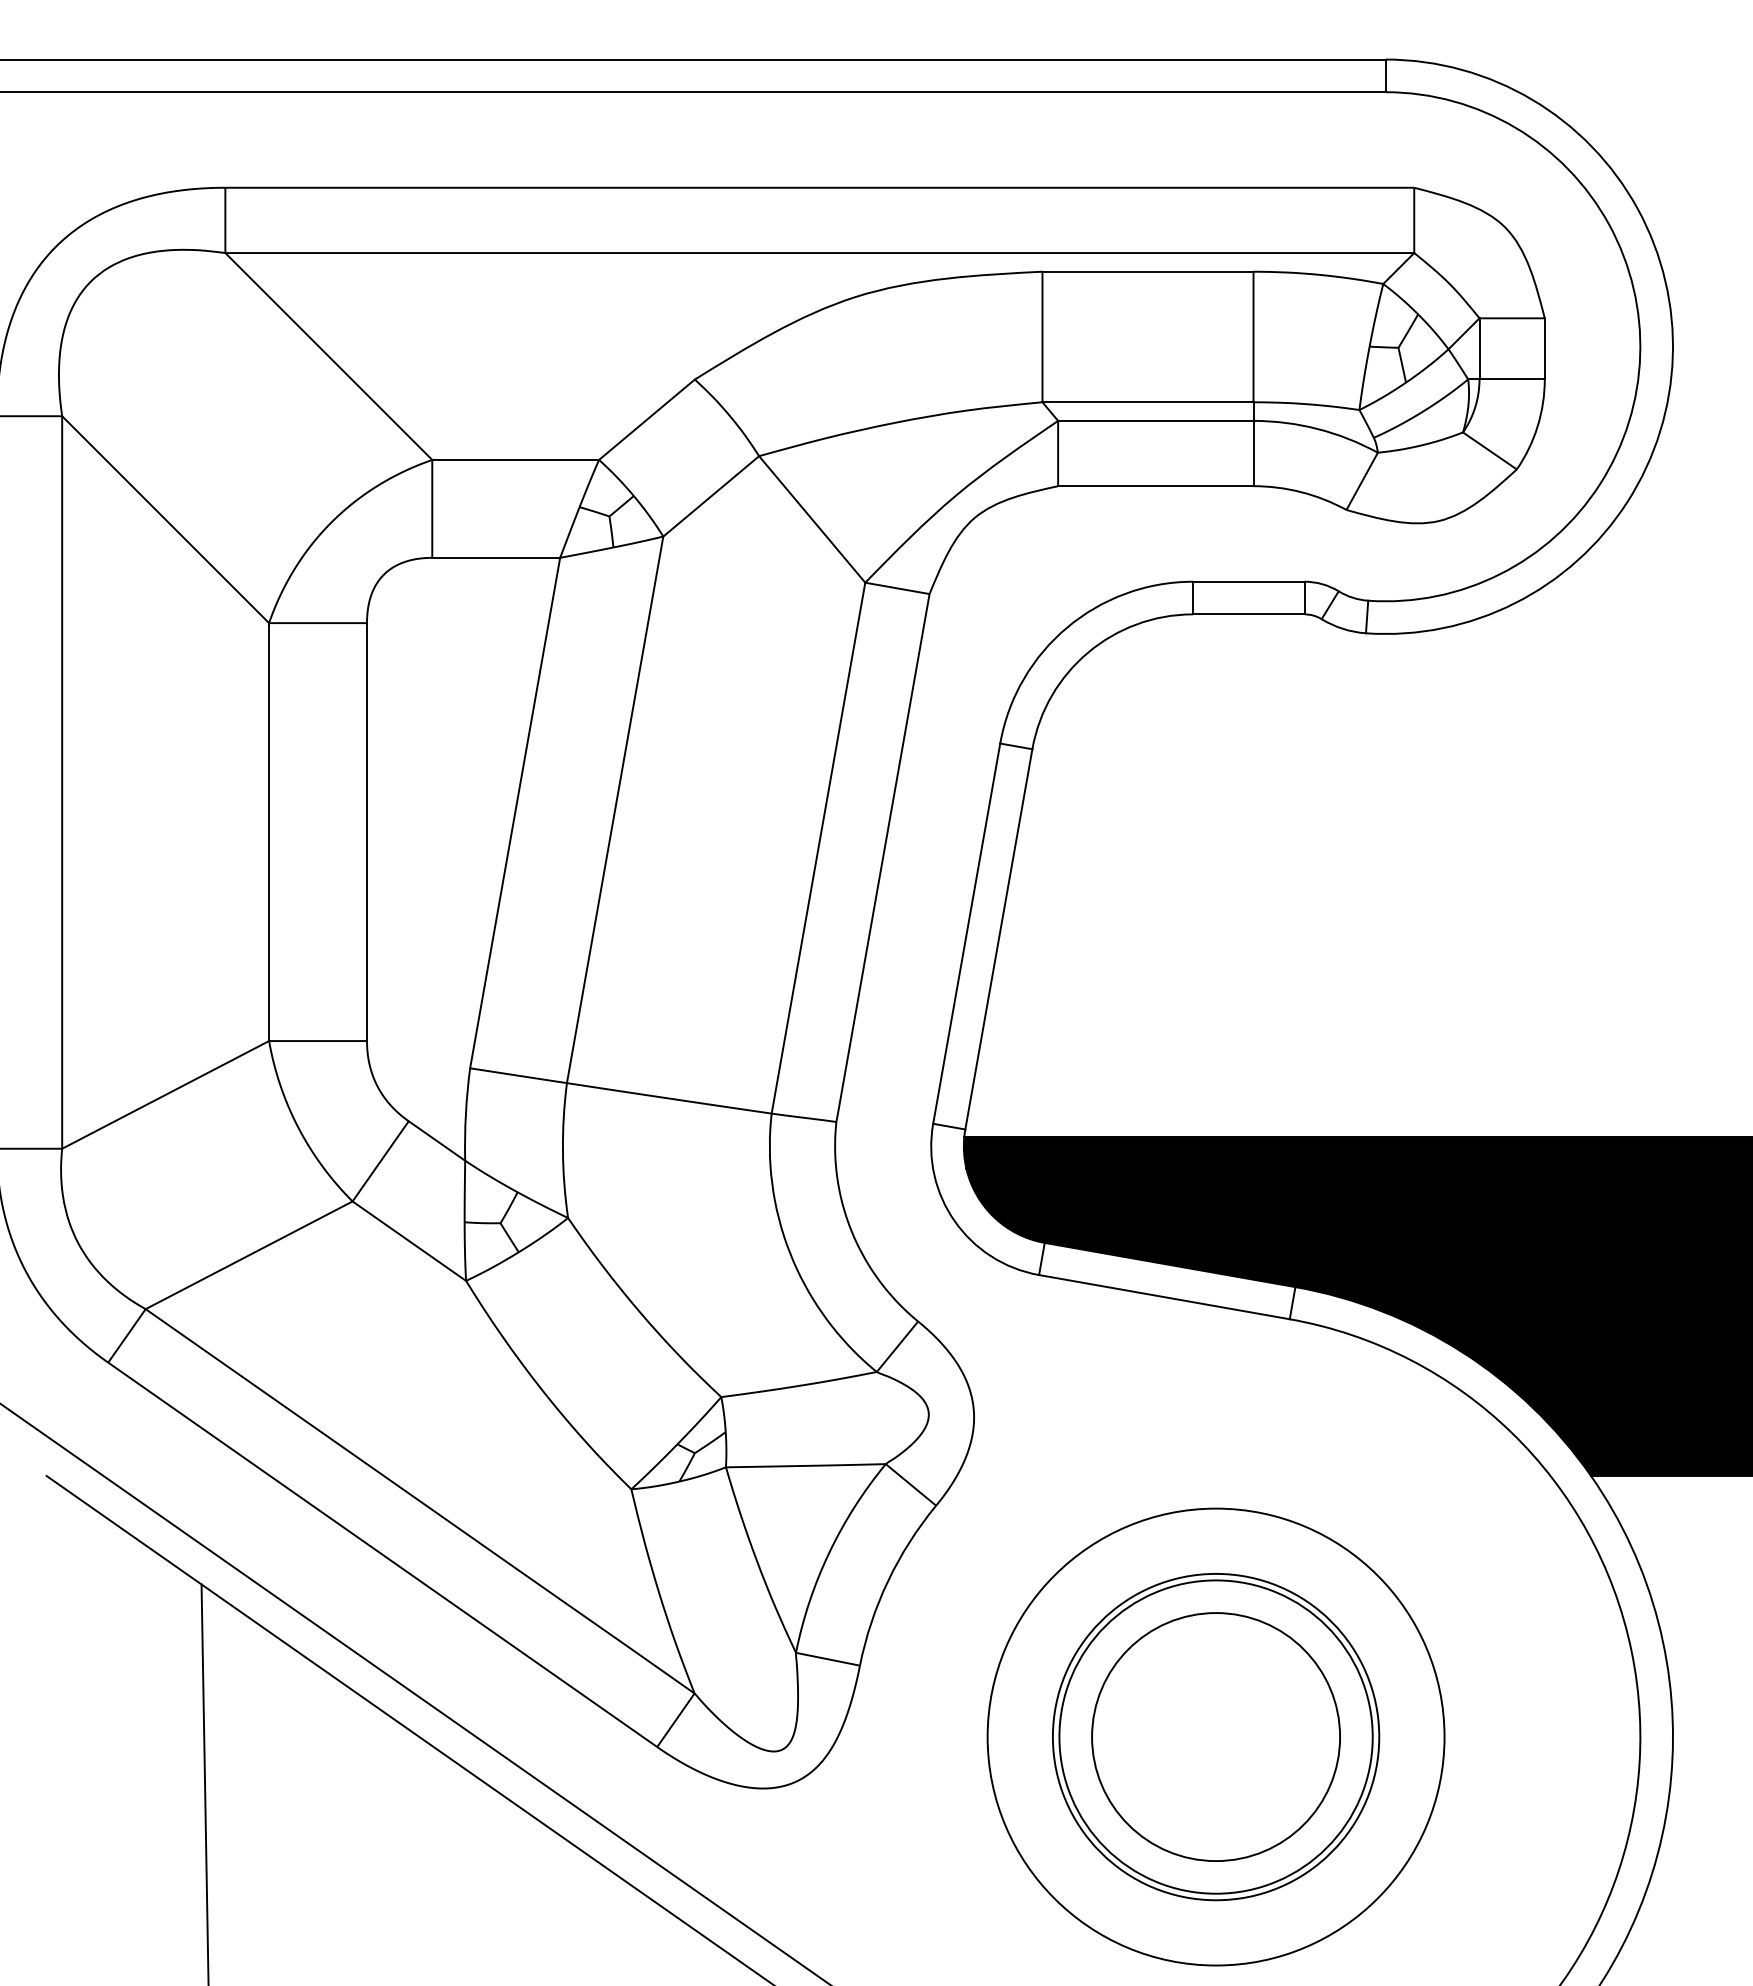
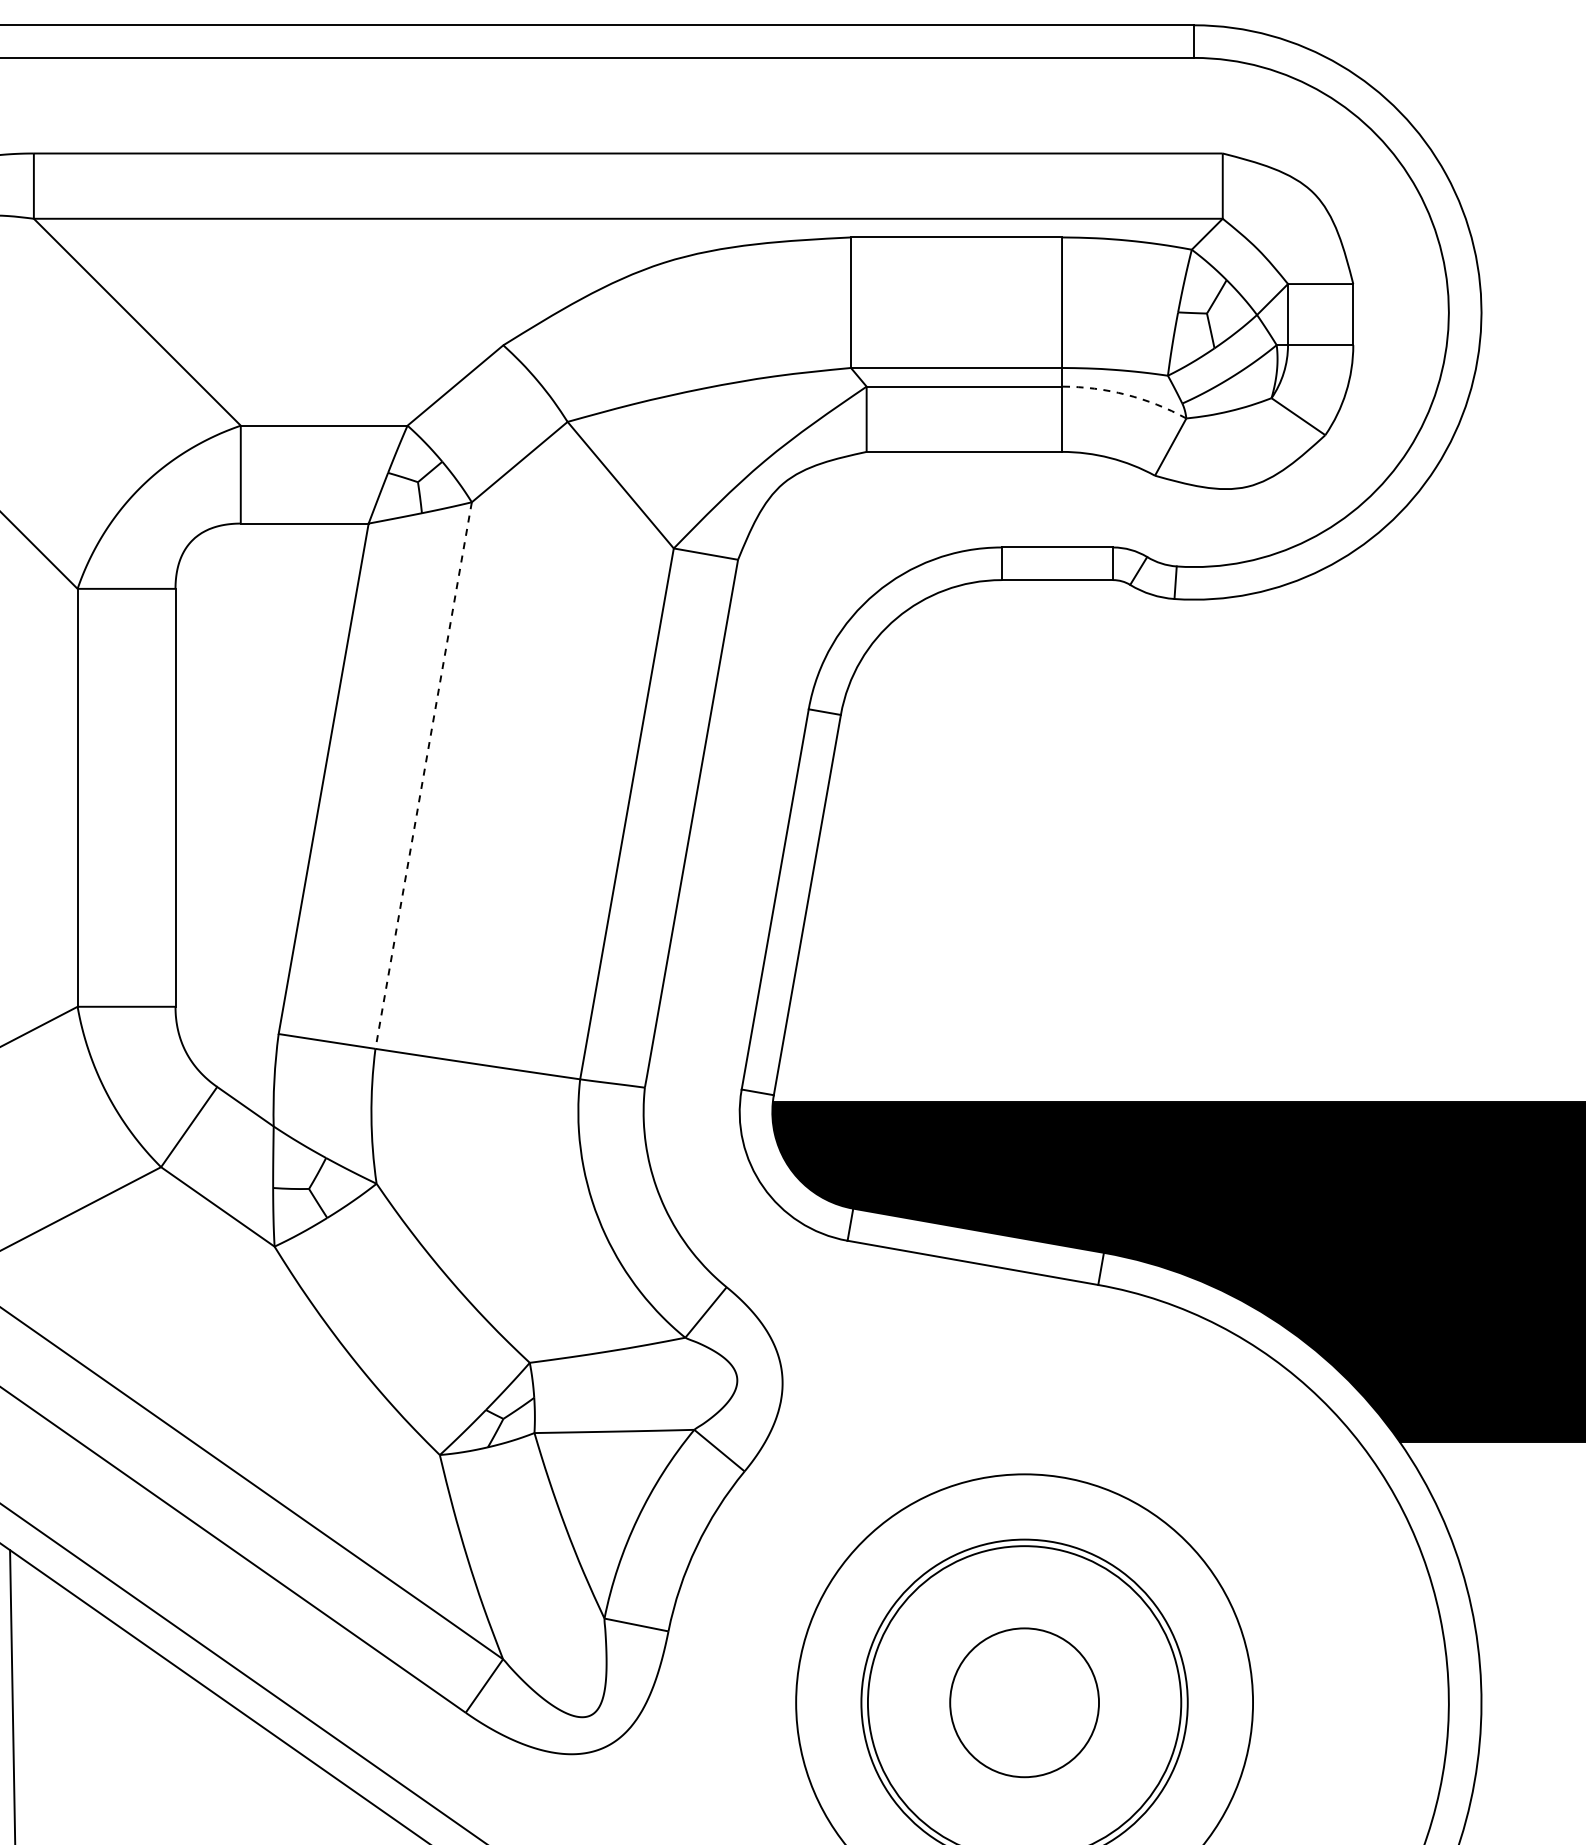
arc: (1317, 429) -> (1126, 395), solid -> dashed
line: (615, 809) -> (424, 775), solid -> dashed
circle: (1216, 1737) -> (1025, 1703), size x0.6

